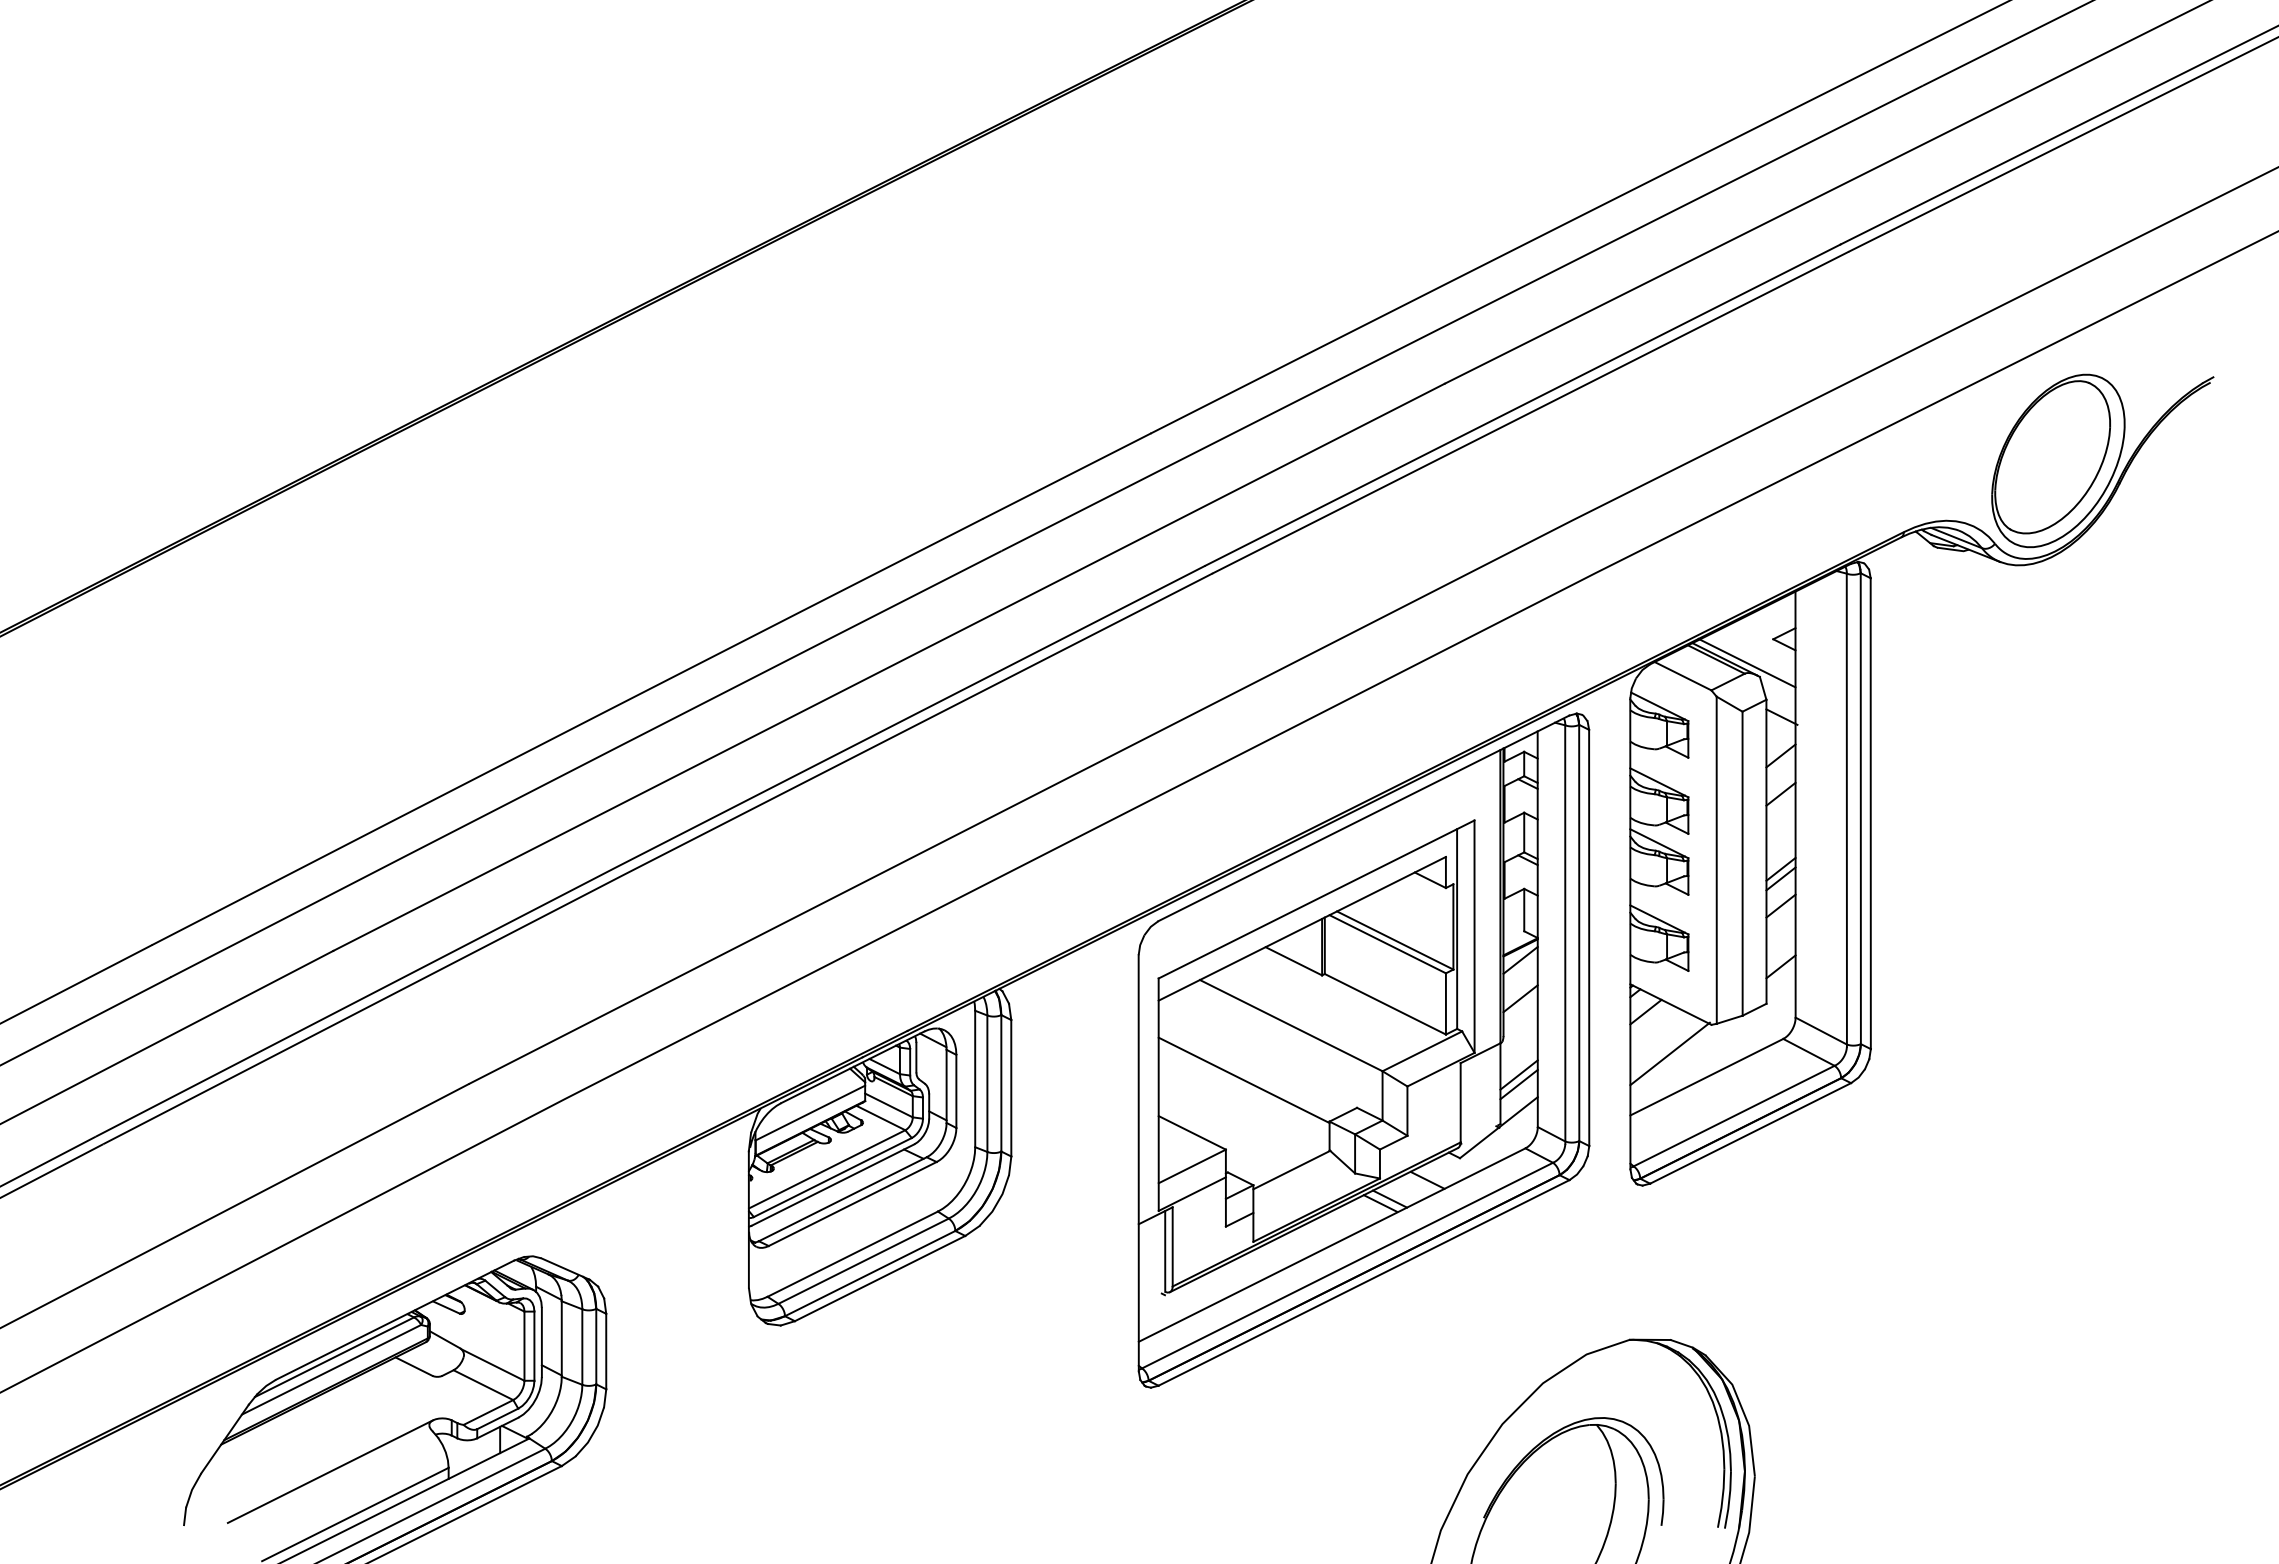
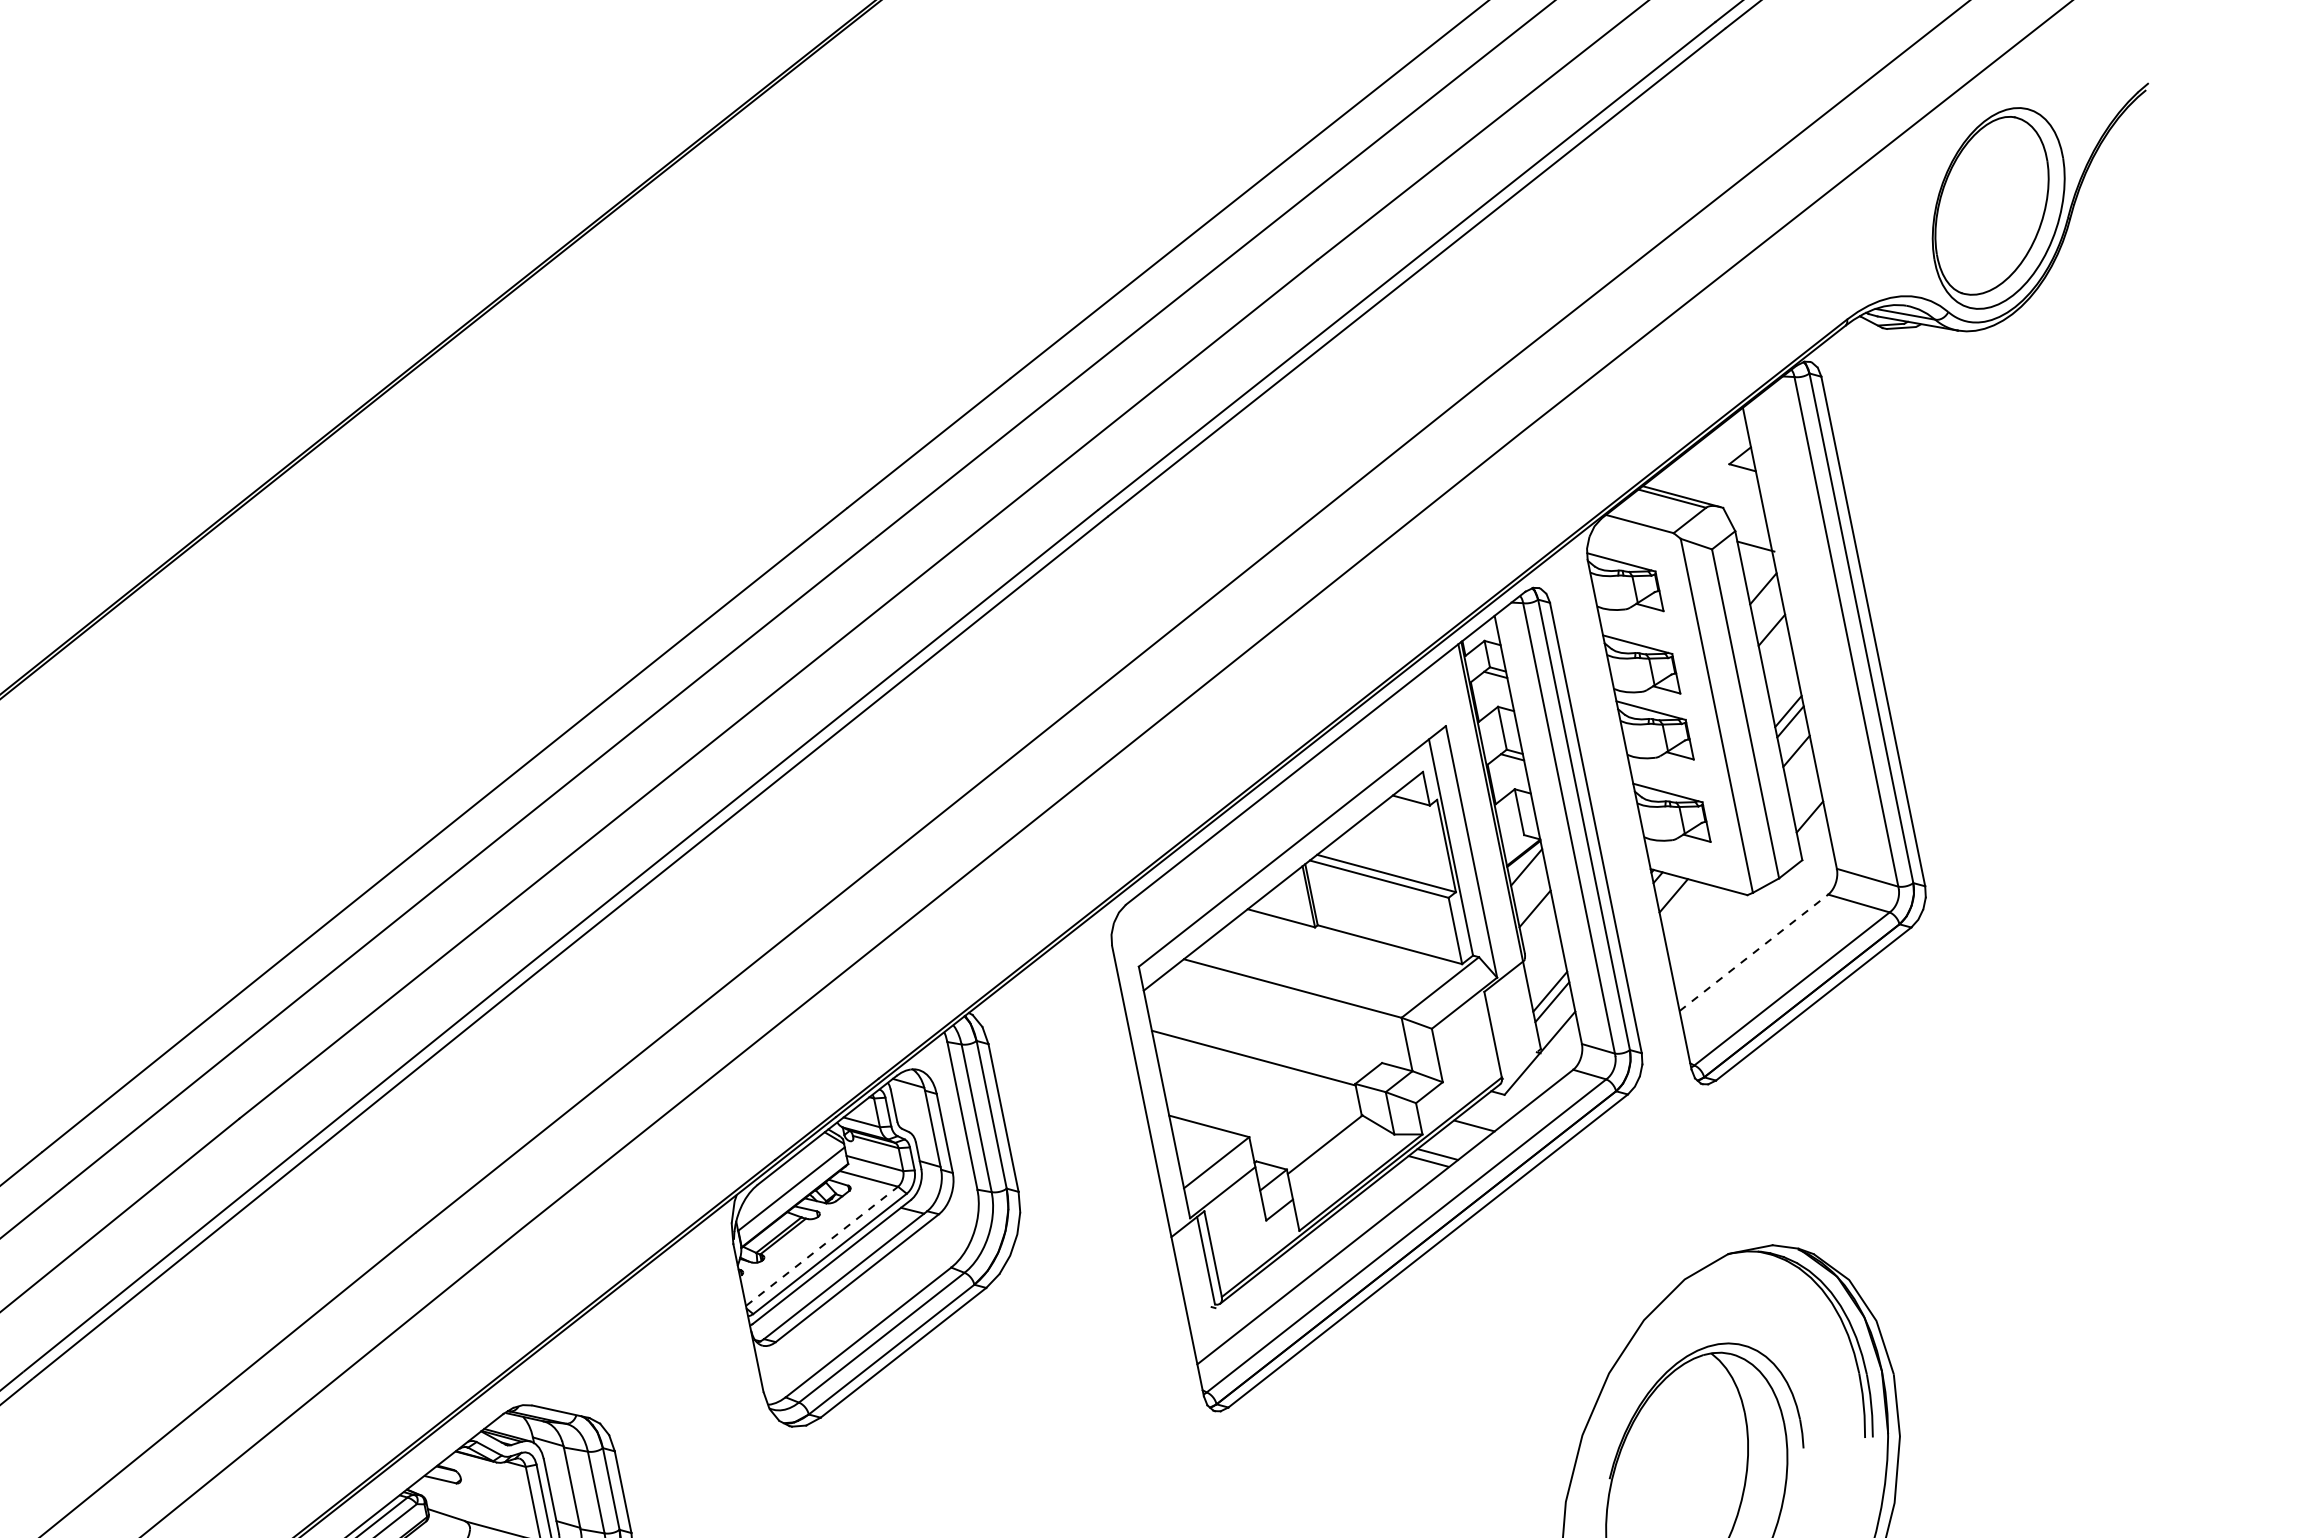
line: (1746, 662) -> (1705, 495), removed
line: (1669, 1053) -> (1708, 935), removed
line: (1707, 1076) -> (1754, 951), solid -> dashed
line: (827, 1169) -> (822, 1246), solid -> dashed

